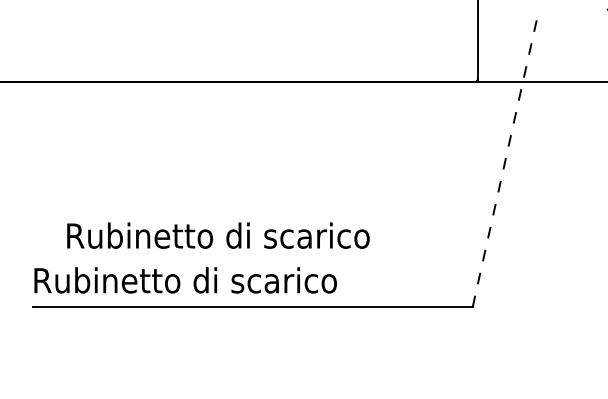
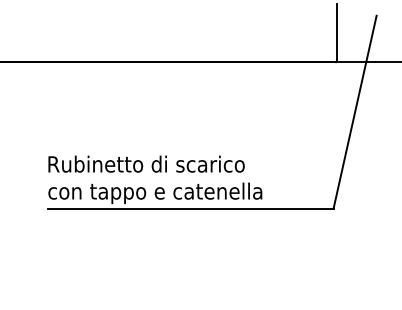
line: (506, 159) -> (355, 112), dashed -> solid
text: (218, 234) -> (146, 163), moved
text: (198, 283) -> (155, 193), Rubinetto di scarico -> con tappo e catenella

